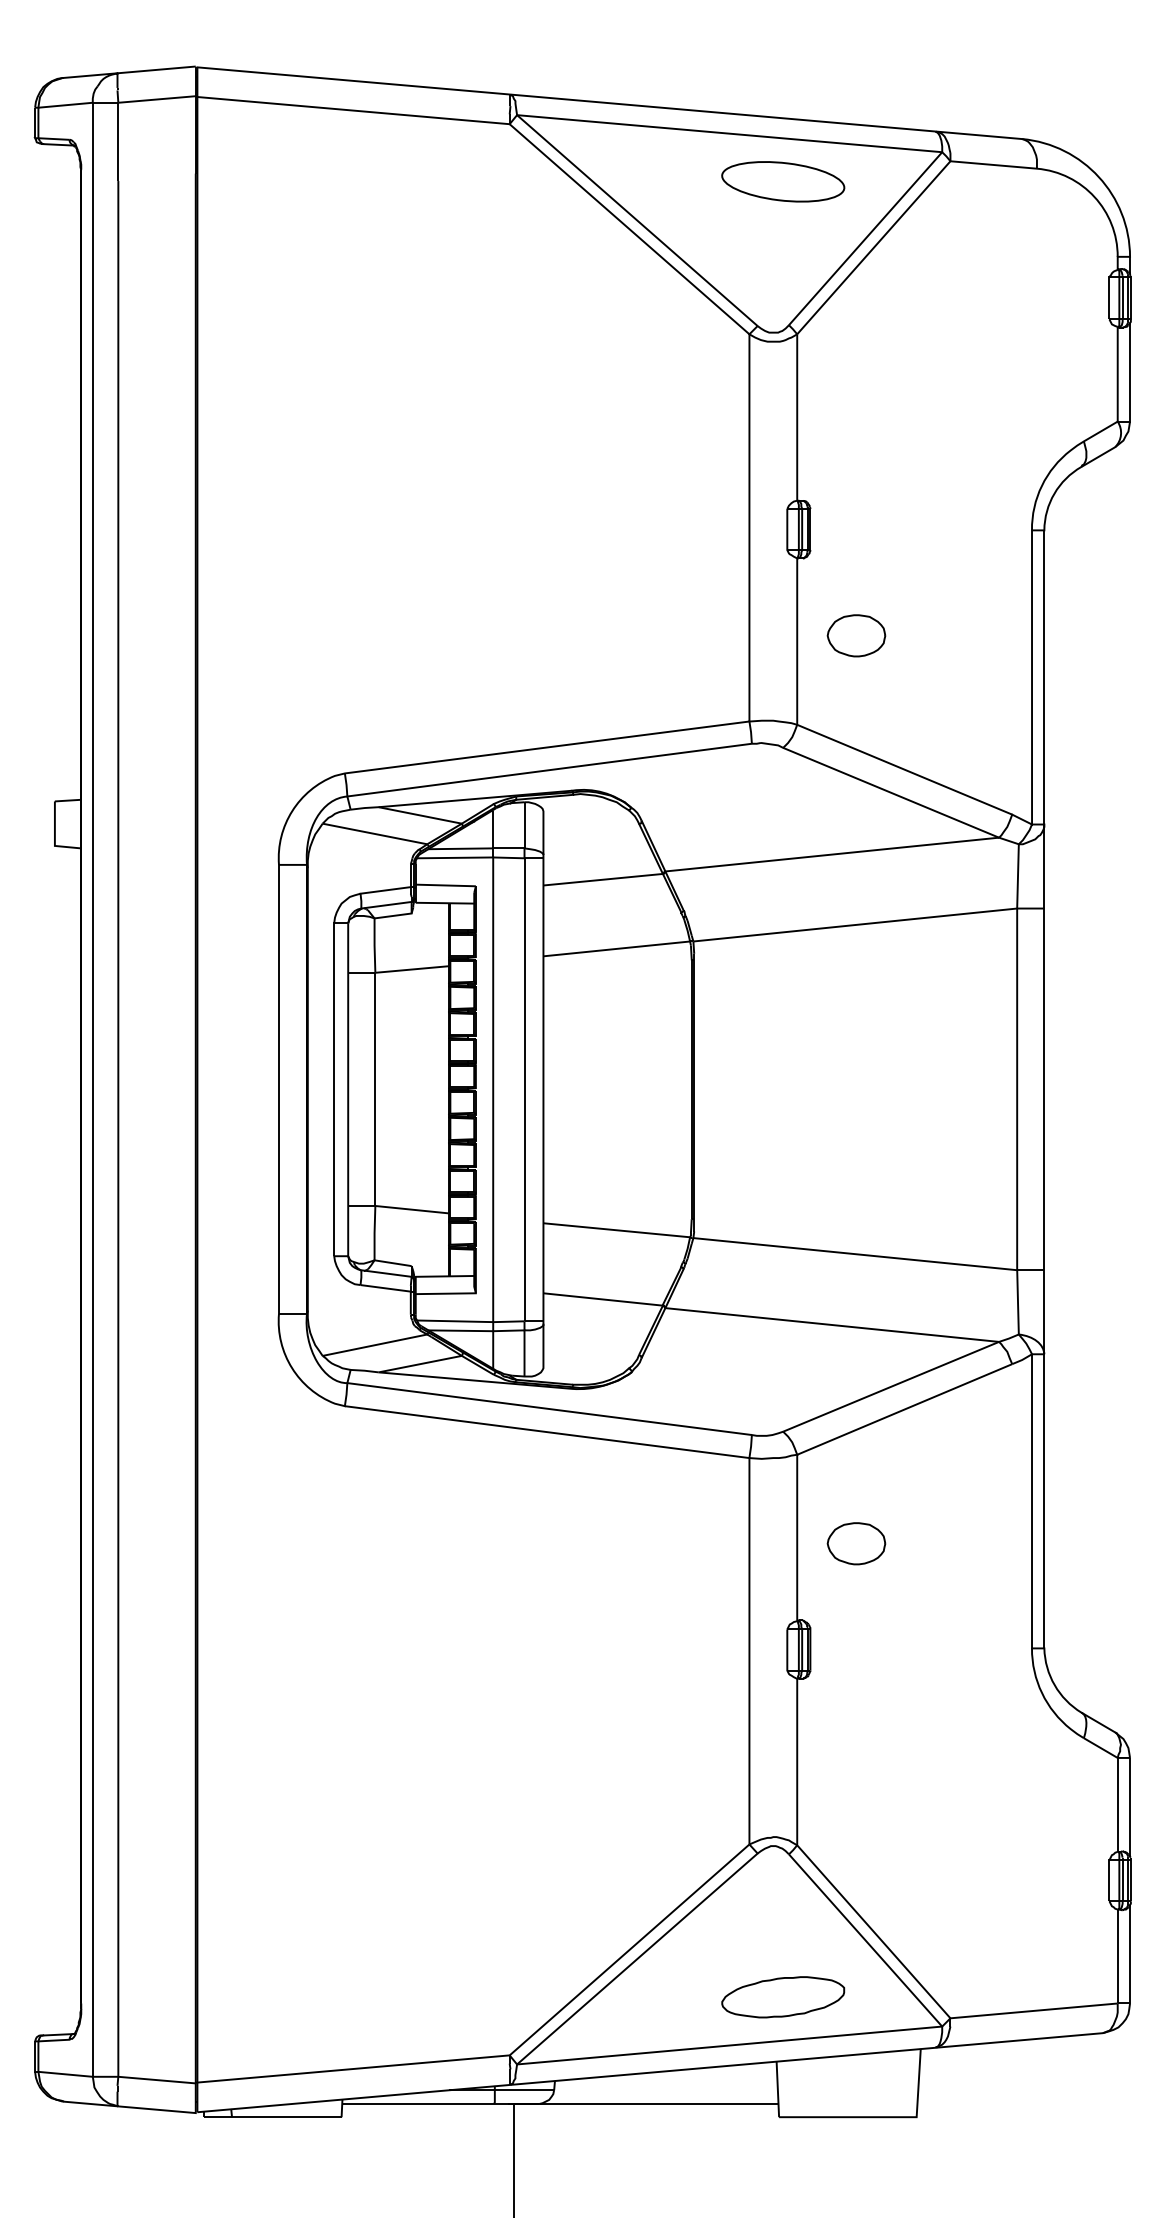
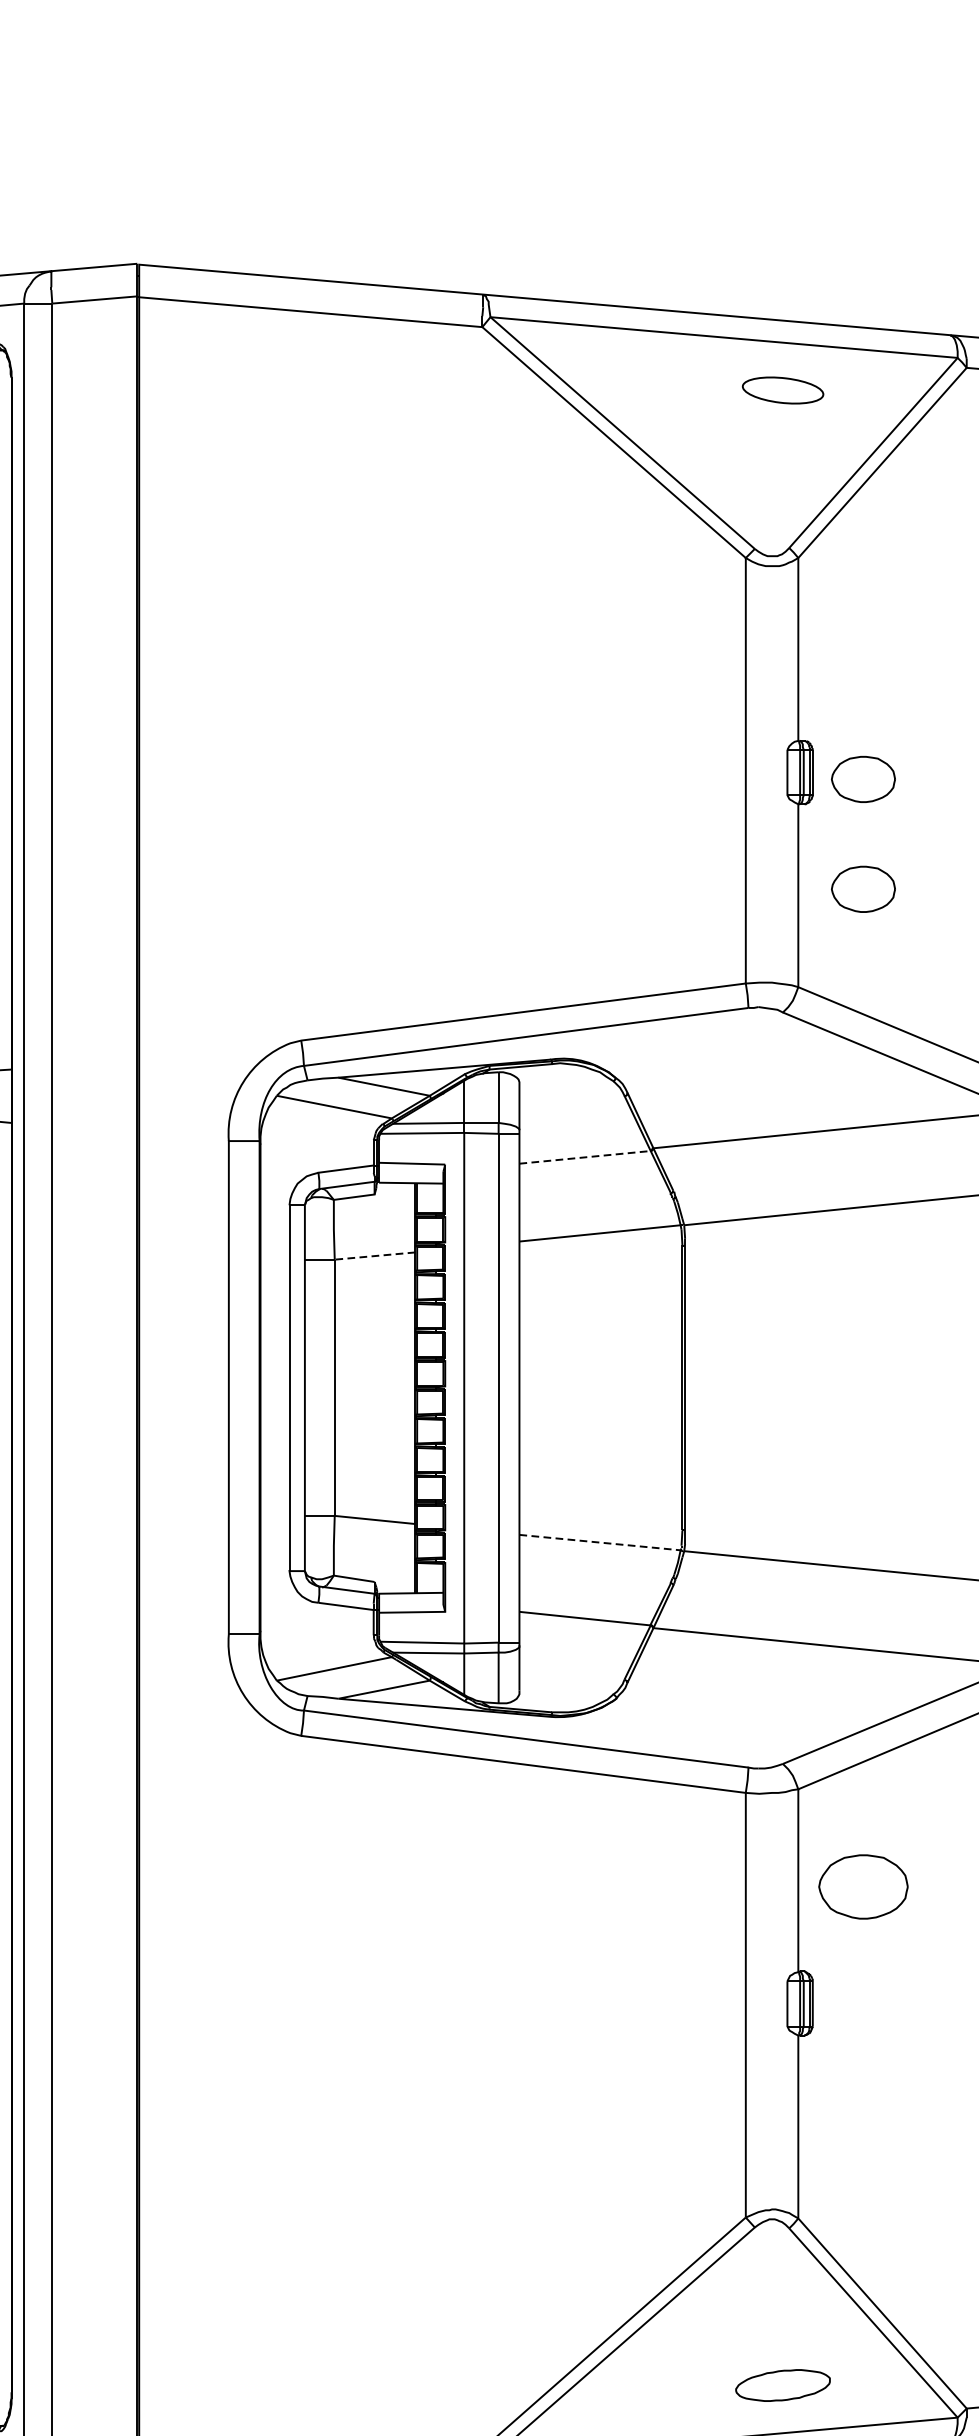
part: (783, 181) -> (783, 390), size x0.6
part: (856, 535) -> (863, 779), added
line: (603, 879) -> (585, 1157), solid -> dashed
line: (412, 969) -> (375, 1256), solid -> dashed
line: (616, 1230) -> (599, 1542), solid -> dashed
part: (856, 1543) -> (863, 1886), size x1.4
part: (783, 1997) -> (783, 2385), size x0.7

